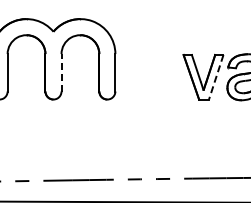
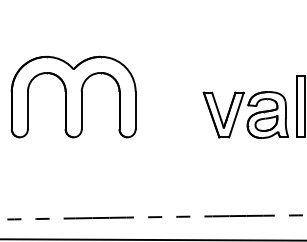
line: (61, 72) -> (81, 110), dashed -> solid
line: (216, 77) -> (236, 115), dashed -> solid

